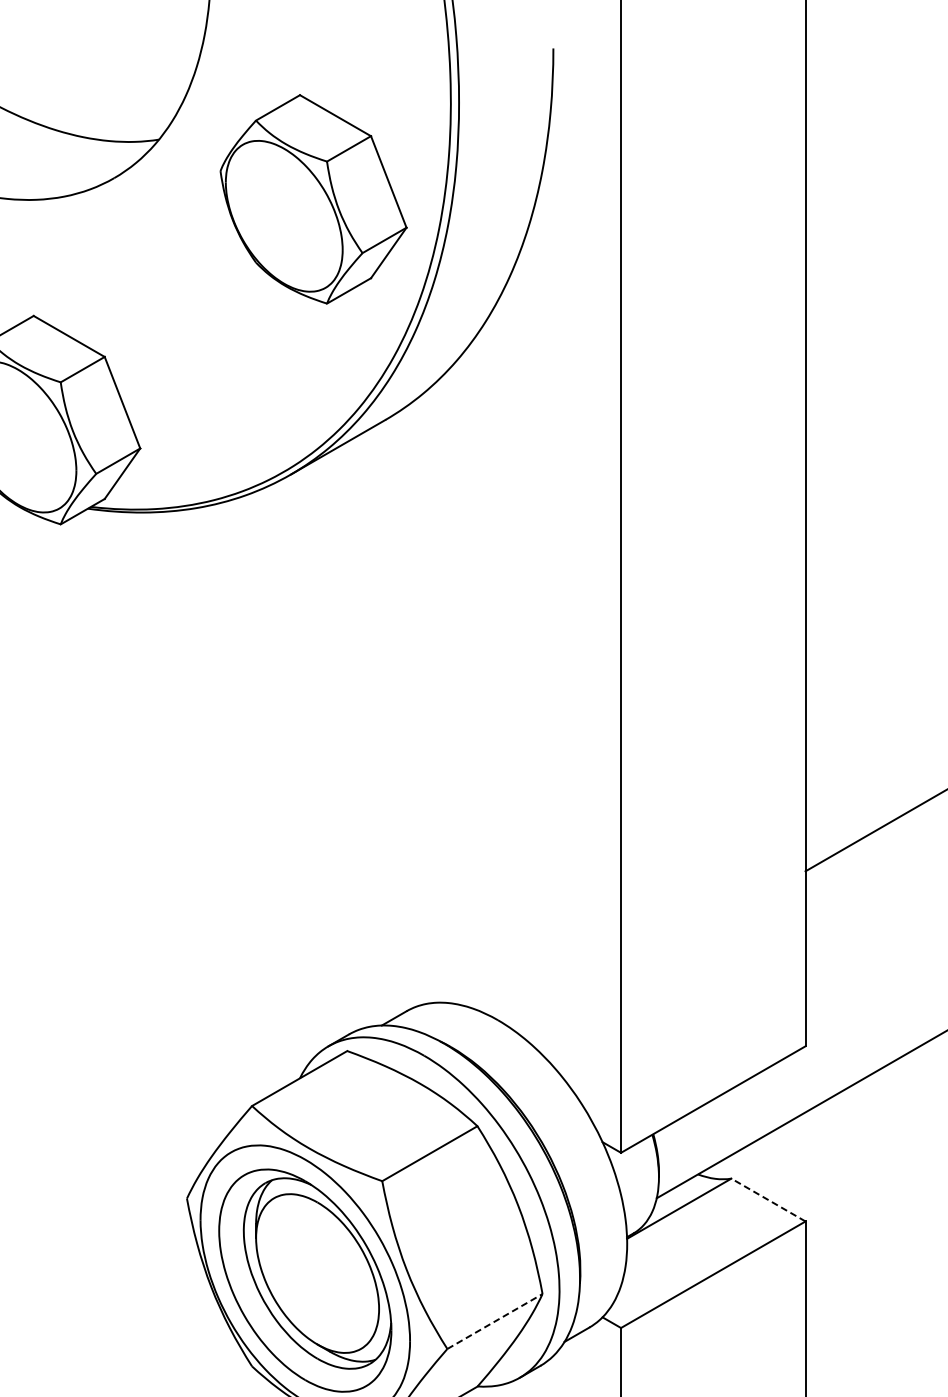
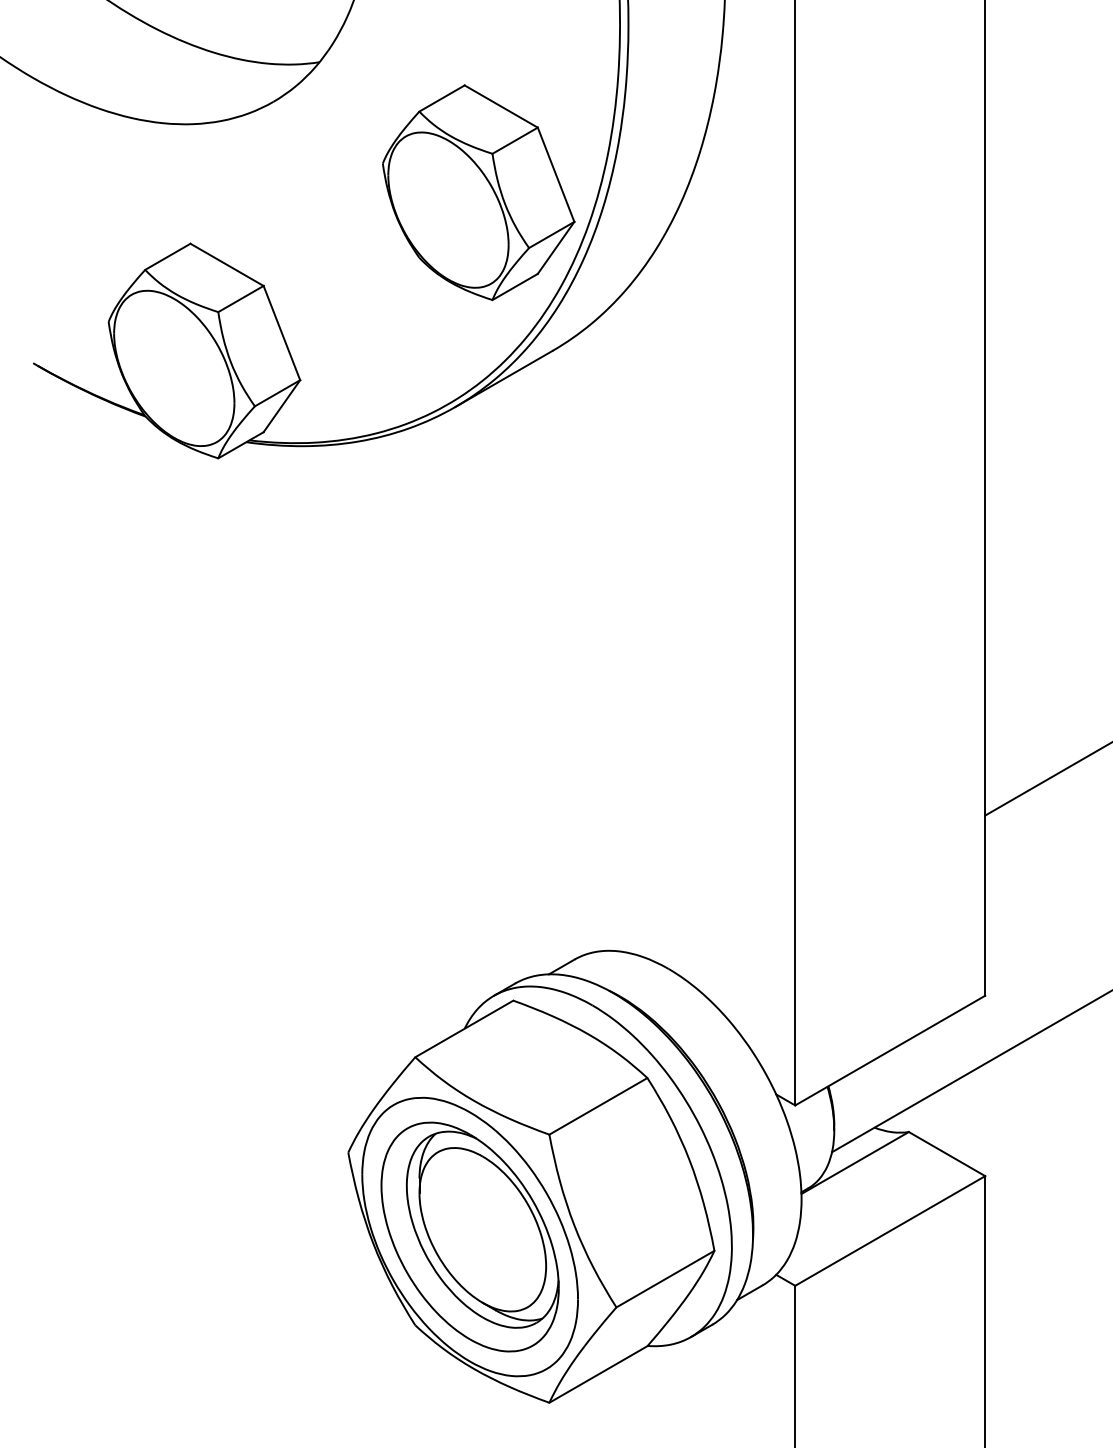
part: (313, 199) -> (478, 192), moved
line: (767, 1199) -> (946, 1153), dashed -> solid
line: (495, 1321) -> (665, 1279), dashed -> solid

